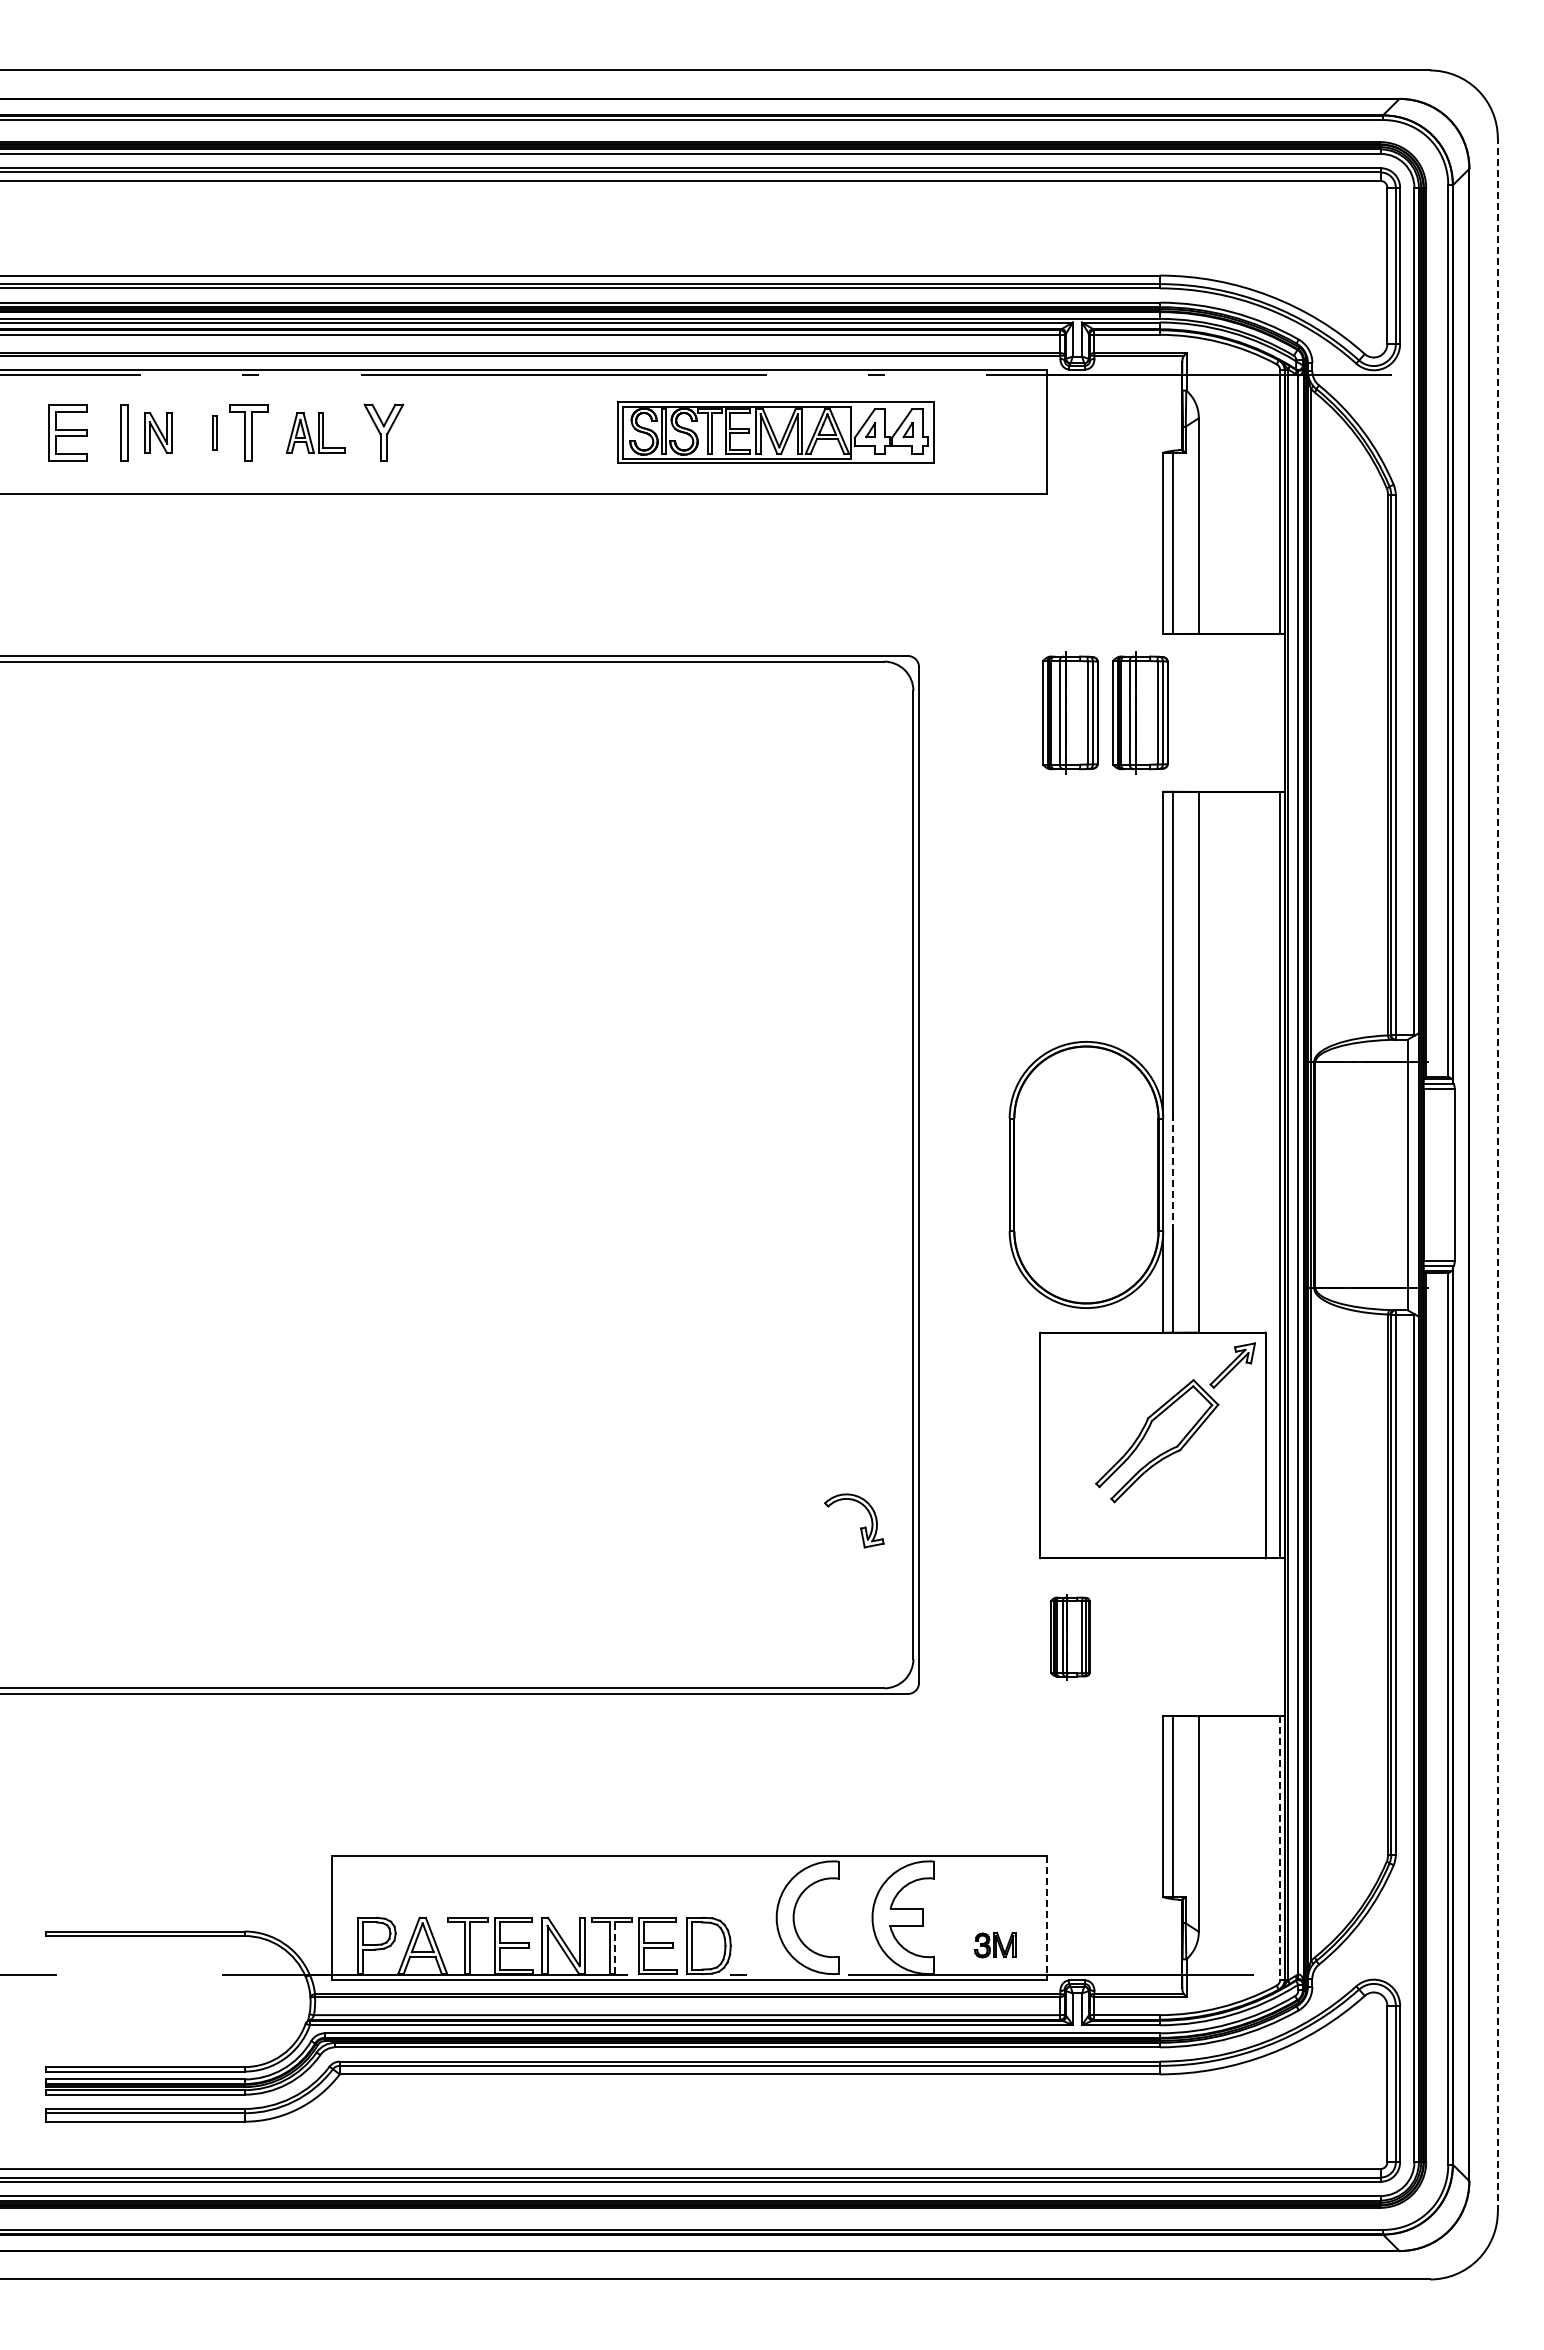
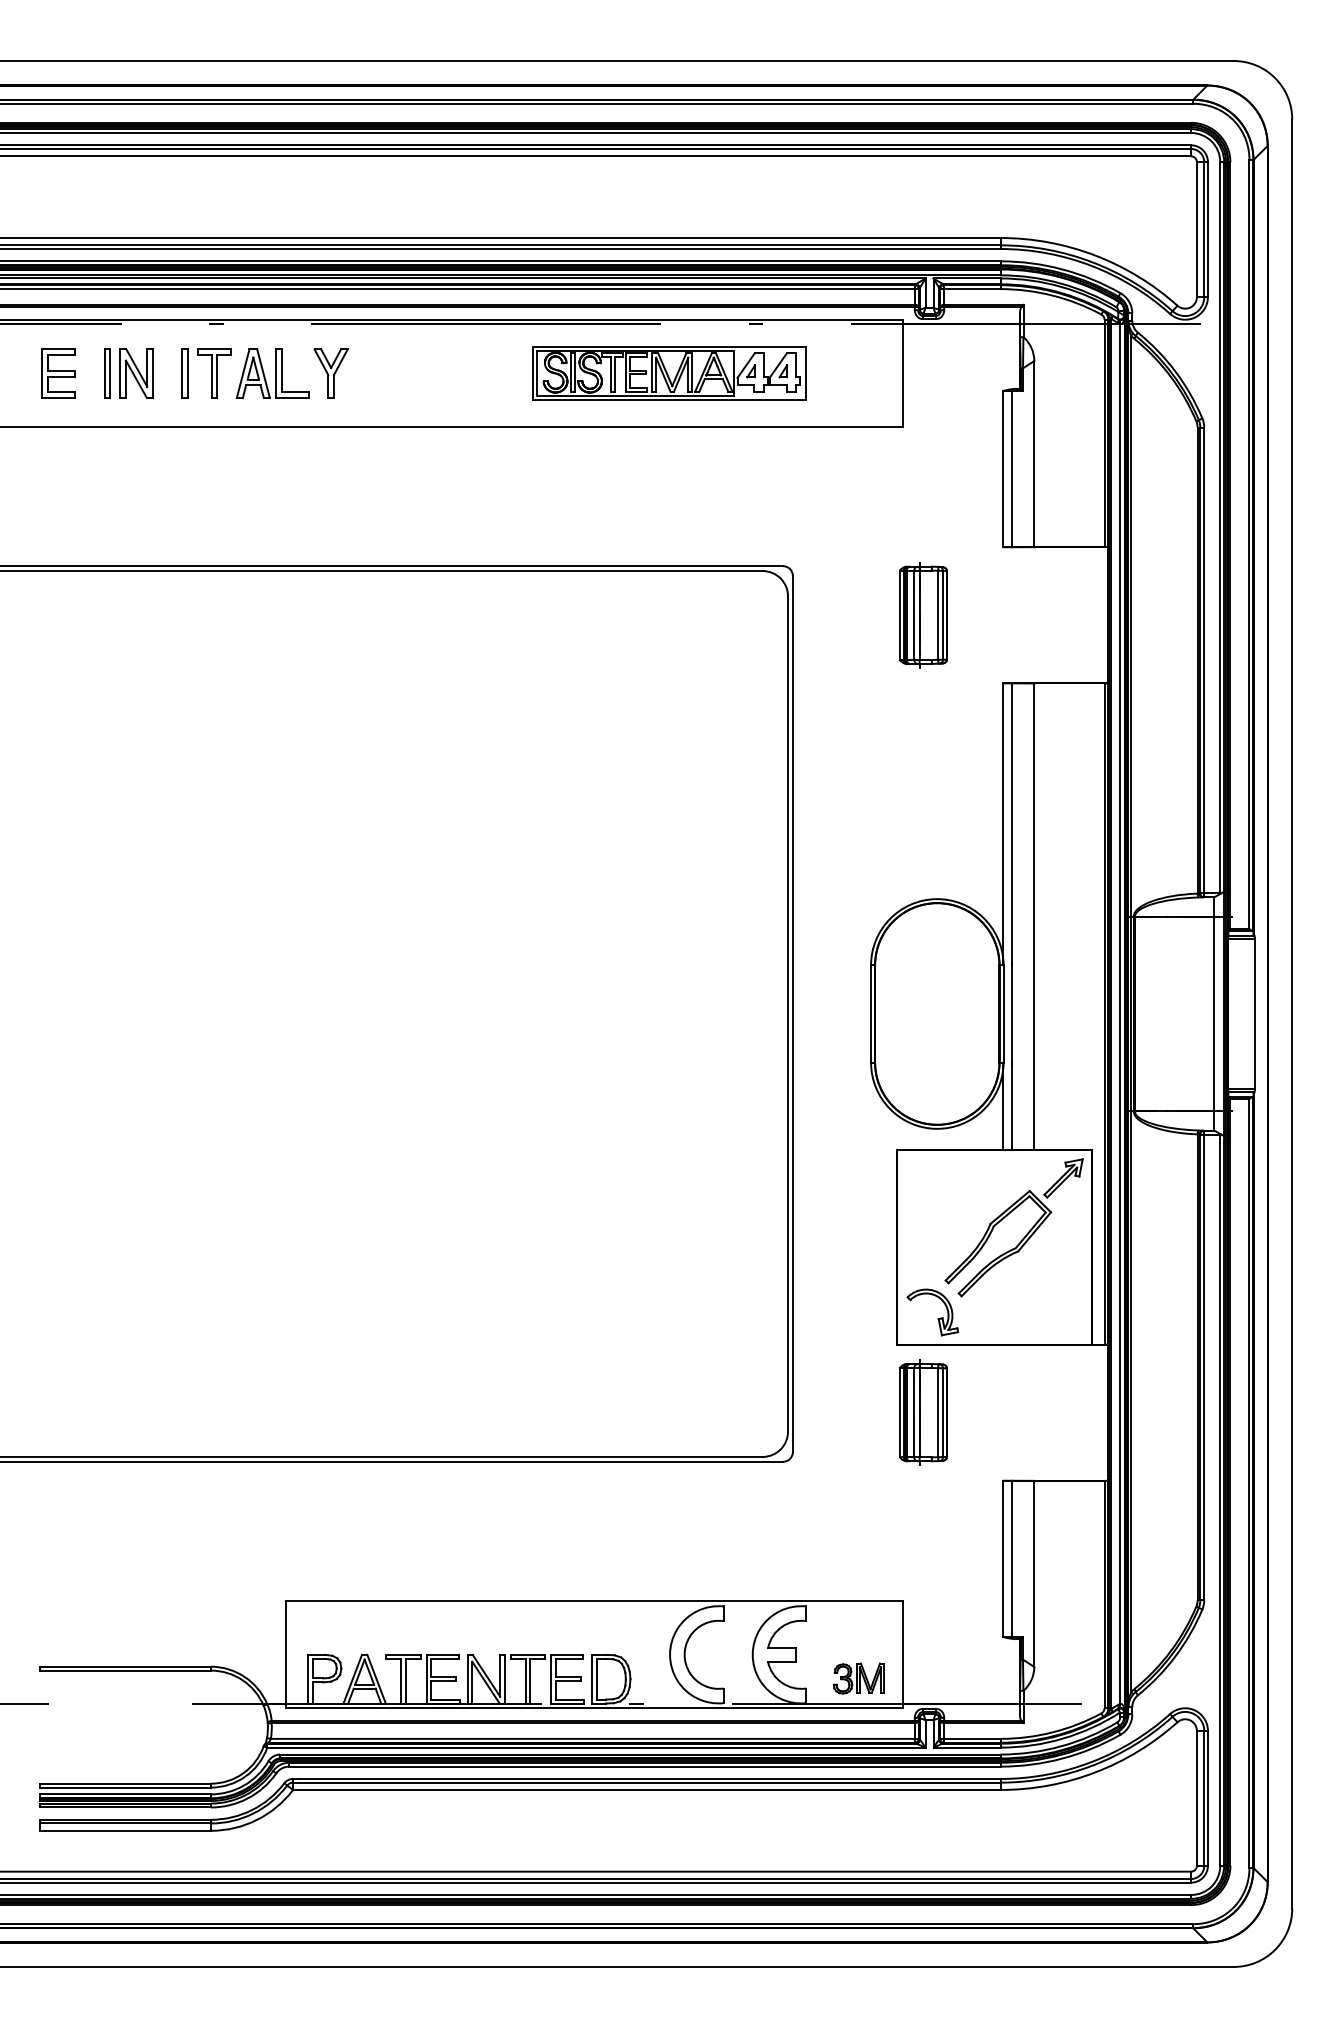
part: (158, 432) -> (136, 373), size x1.43
part: (214, 432) -> (184, 373), size x1.67
part: (315, 432) -> (272, 373), size x1.43
part: (1140, 712) -> (983, 614), removed
line: (1172, 1174) -> (1011, 1013), dashed -> solid
line: (1497, 1175) -> (1291, 1014), dashed -> solid
part: (860, 1527) -> (938, 1318), moved
part: (1070, 1636) -> (923, 1412), size x1.43
line: (1280, 1847) -> (1104, 1594), dashed -> solid
line: (1046, 1915) -> (902, 1652), dashed -> solid
part: (994, 1944) -> (857, 1677), size x1.43
line: (614, 1948) -> (530, 1681), dashed -> solid

